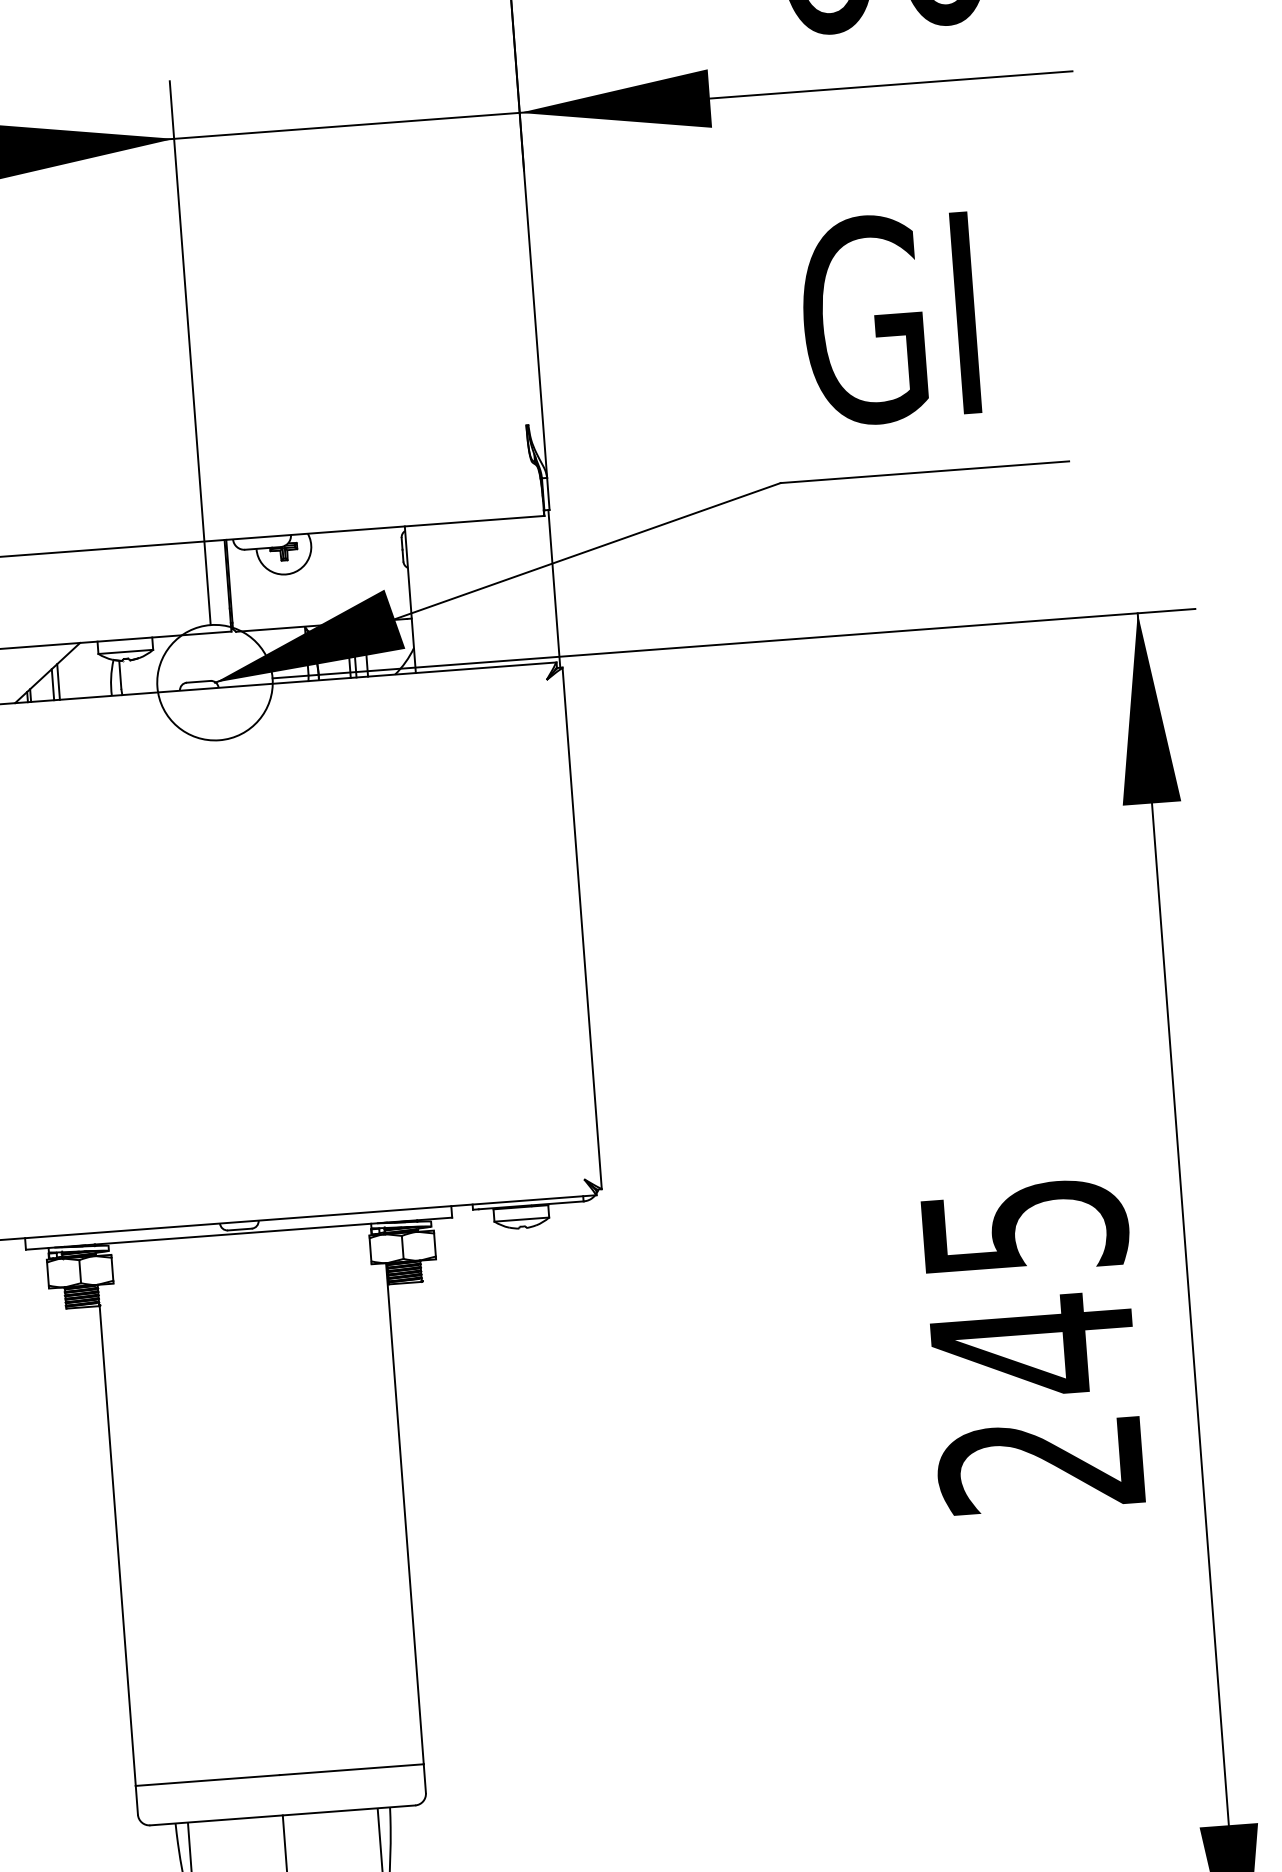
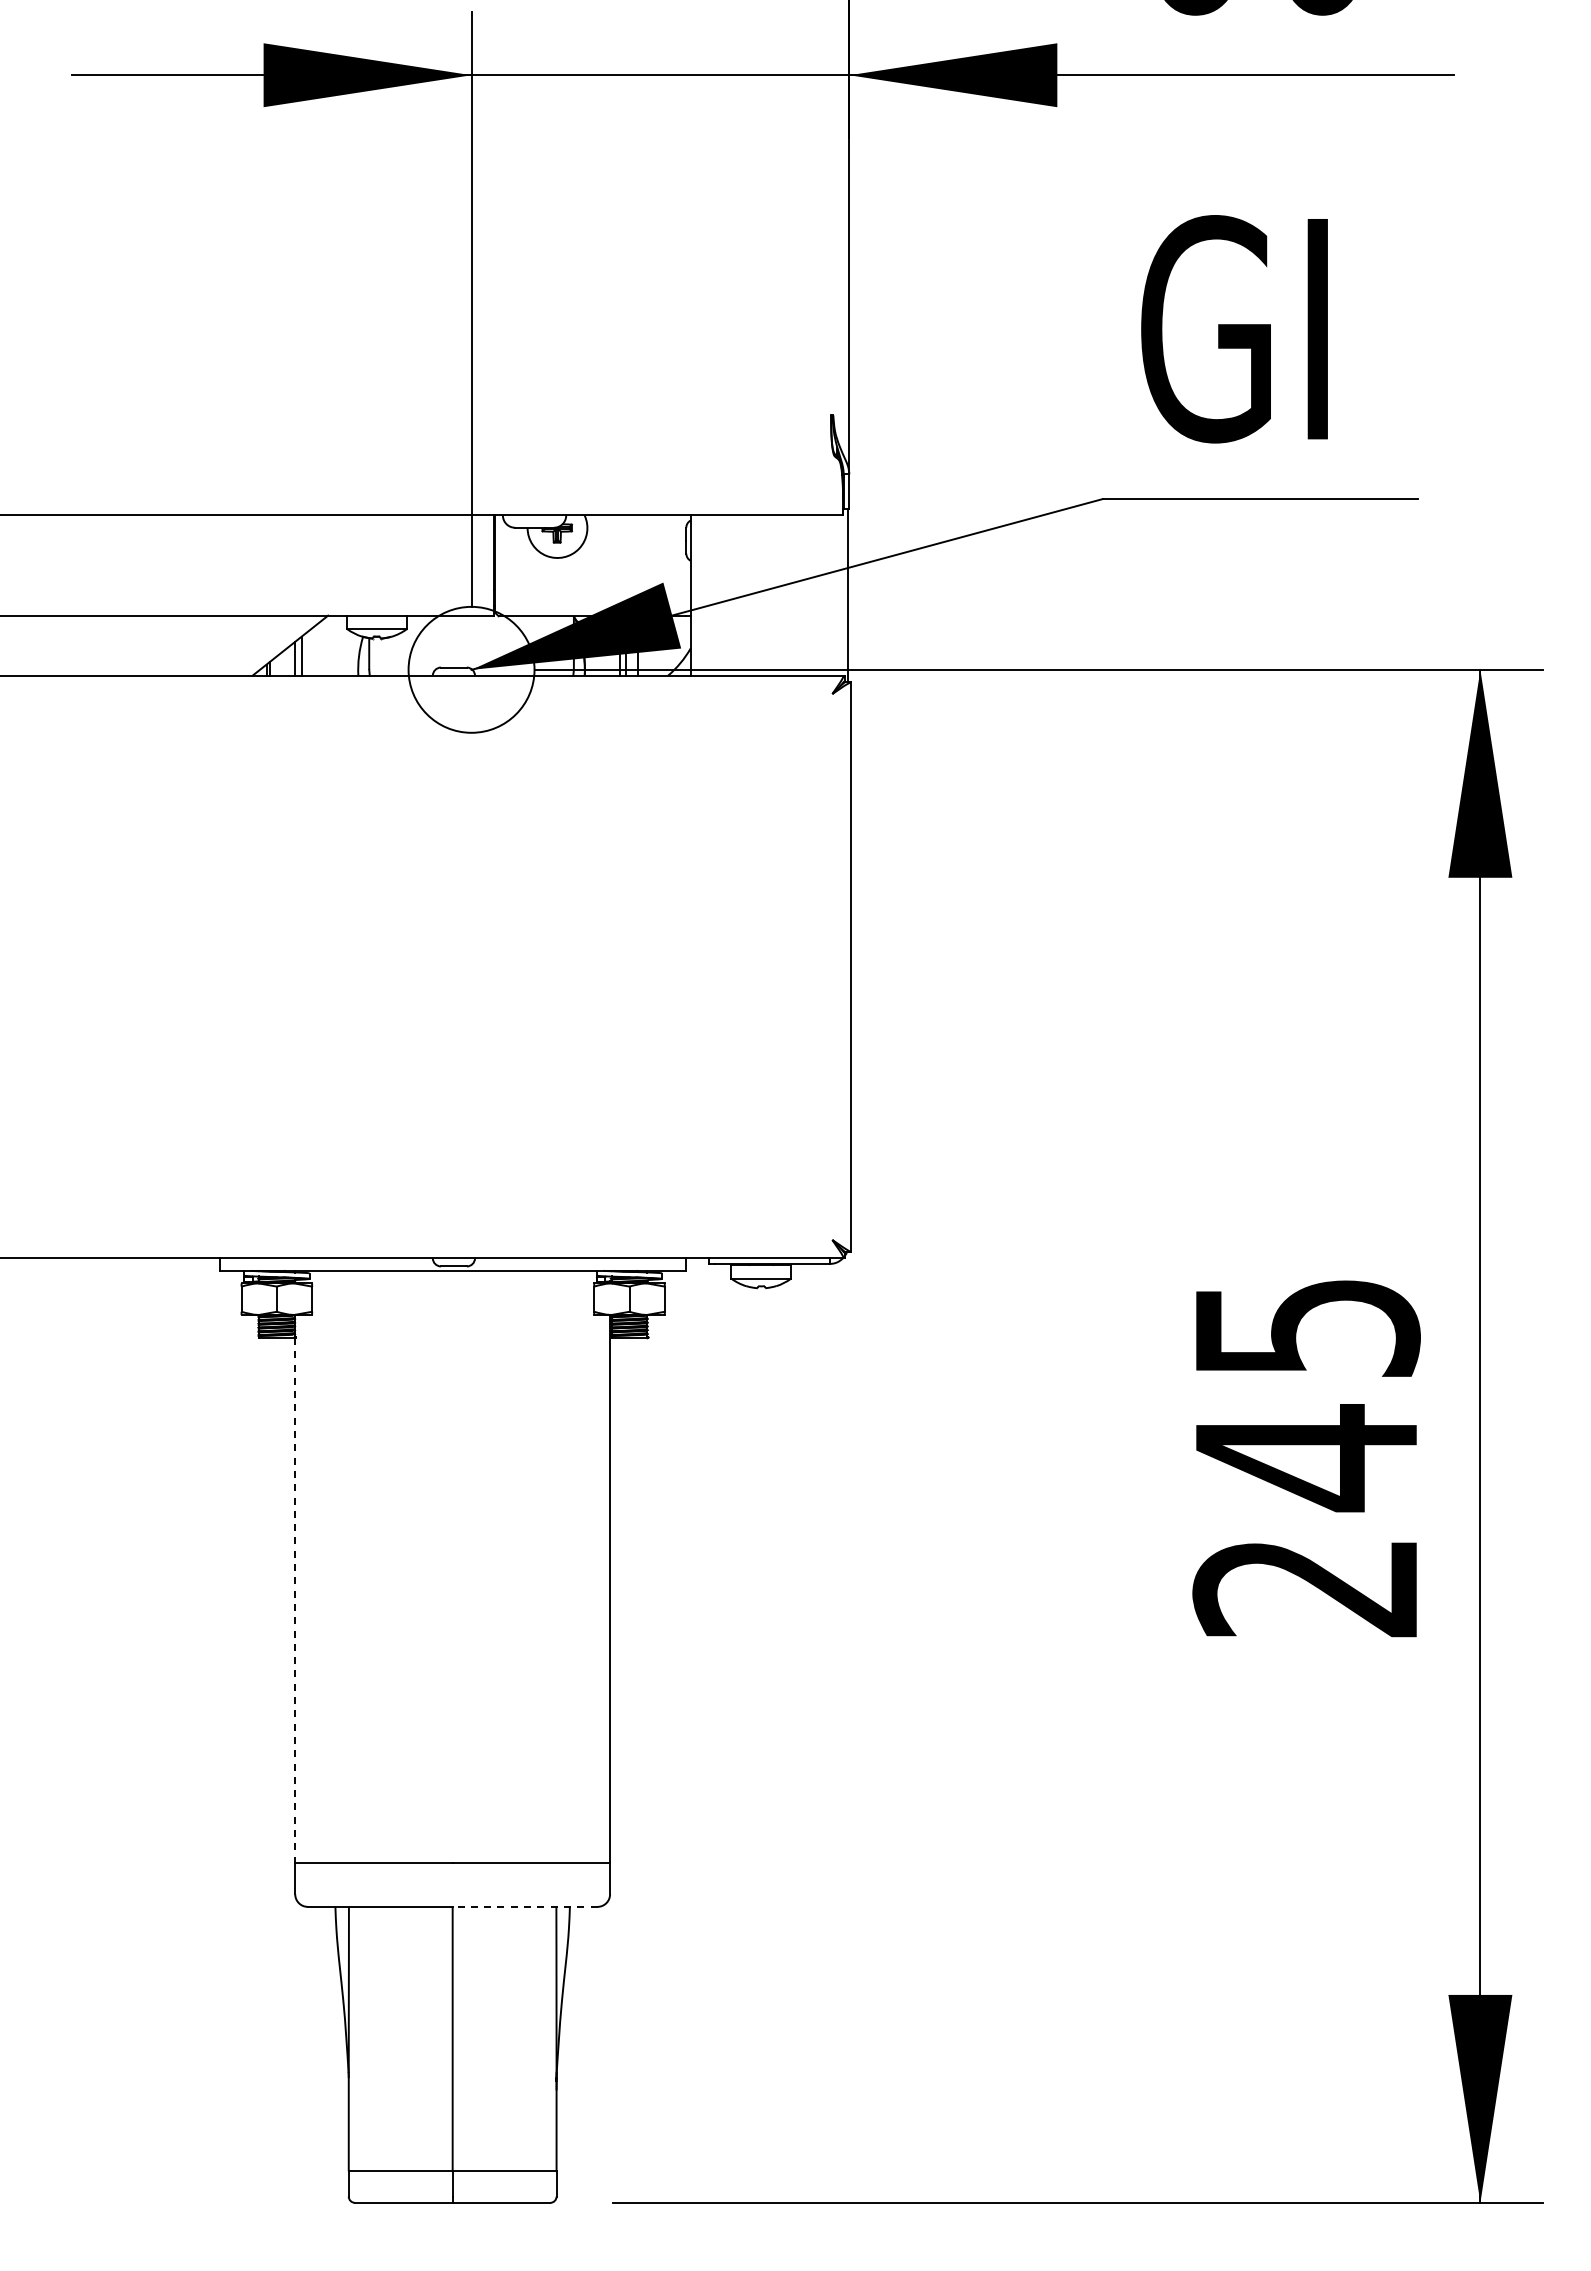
line: (117, 1545) -> (295, 1600), solid -> dashed
line: (348, 1810) -> (524, 1906), solid -> dashed

